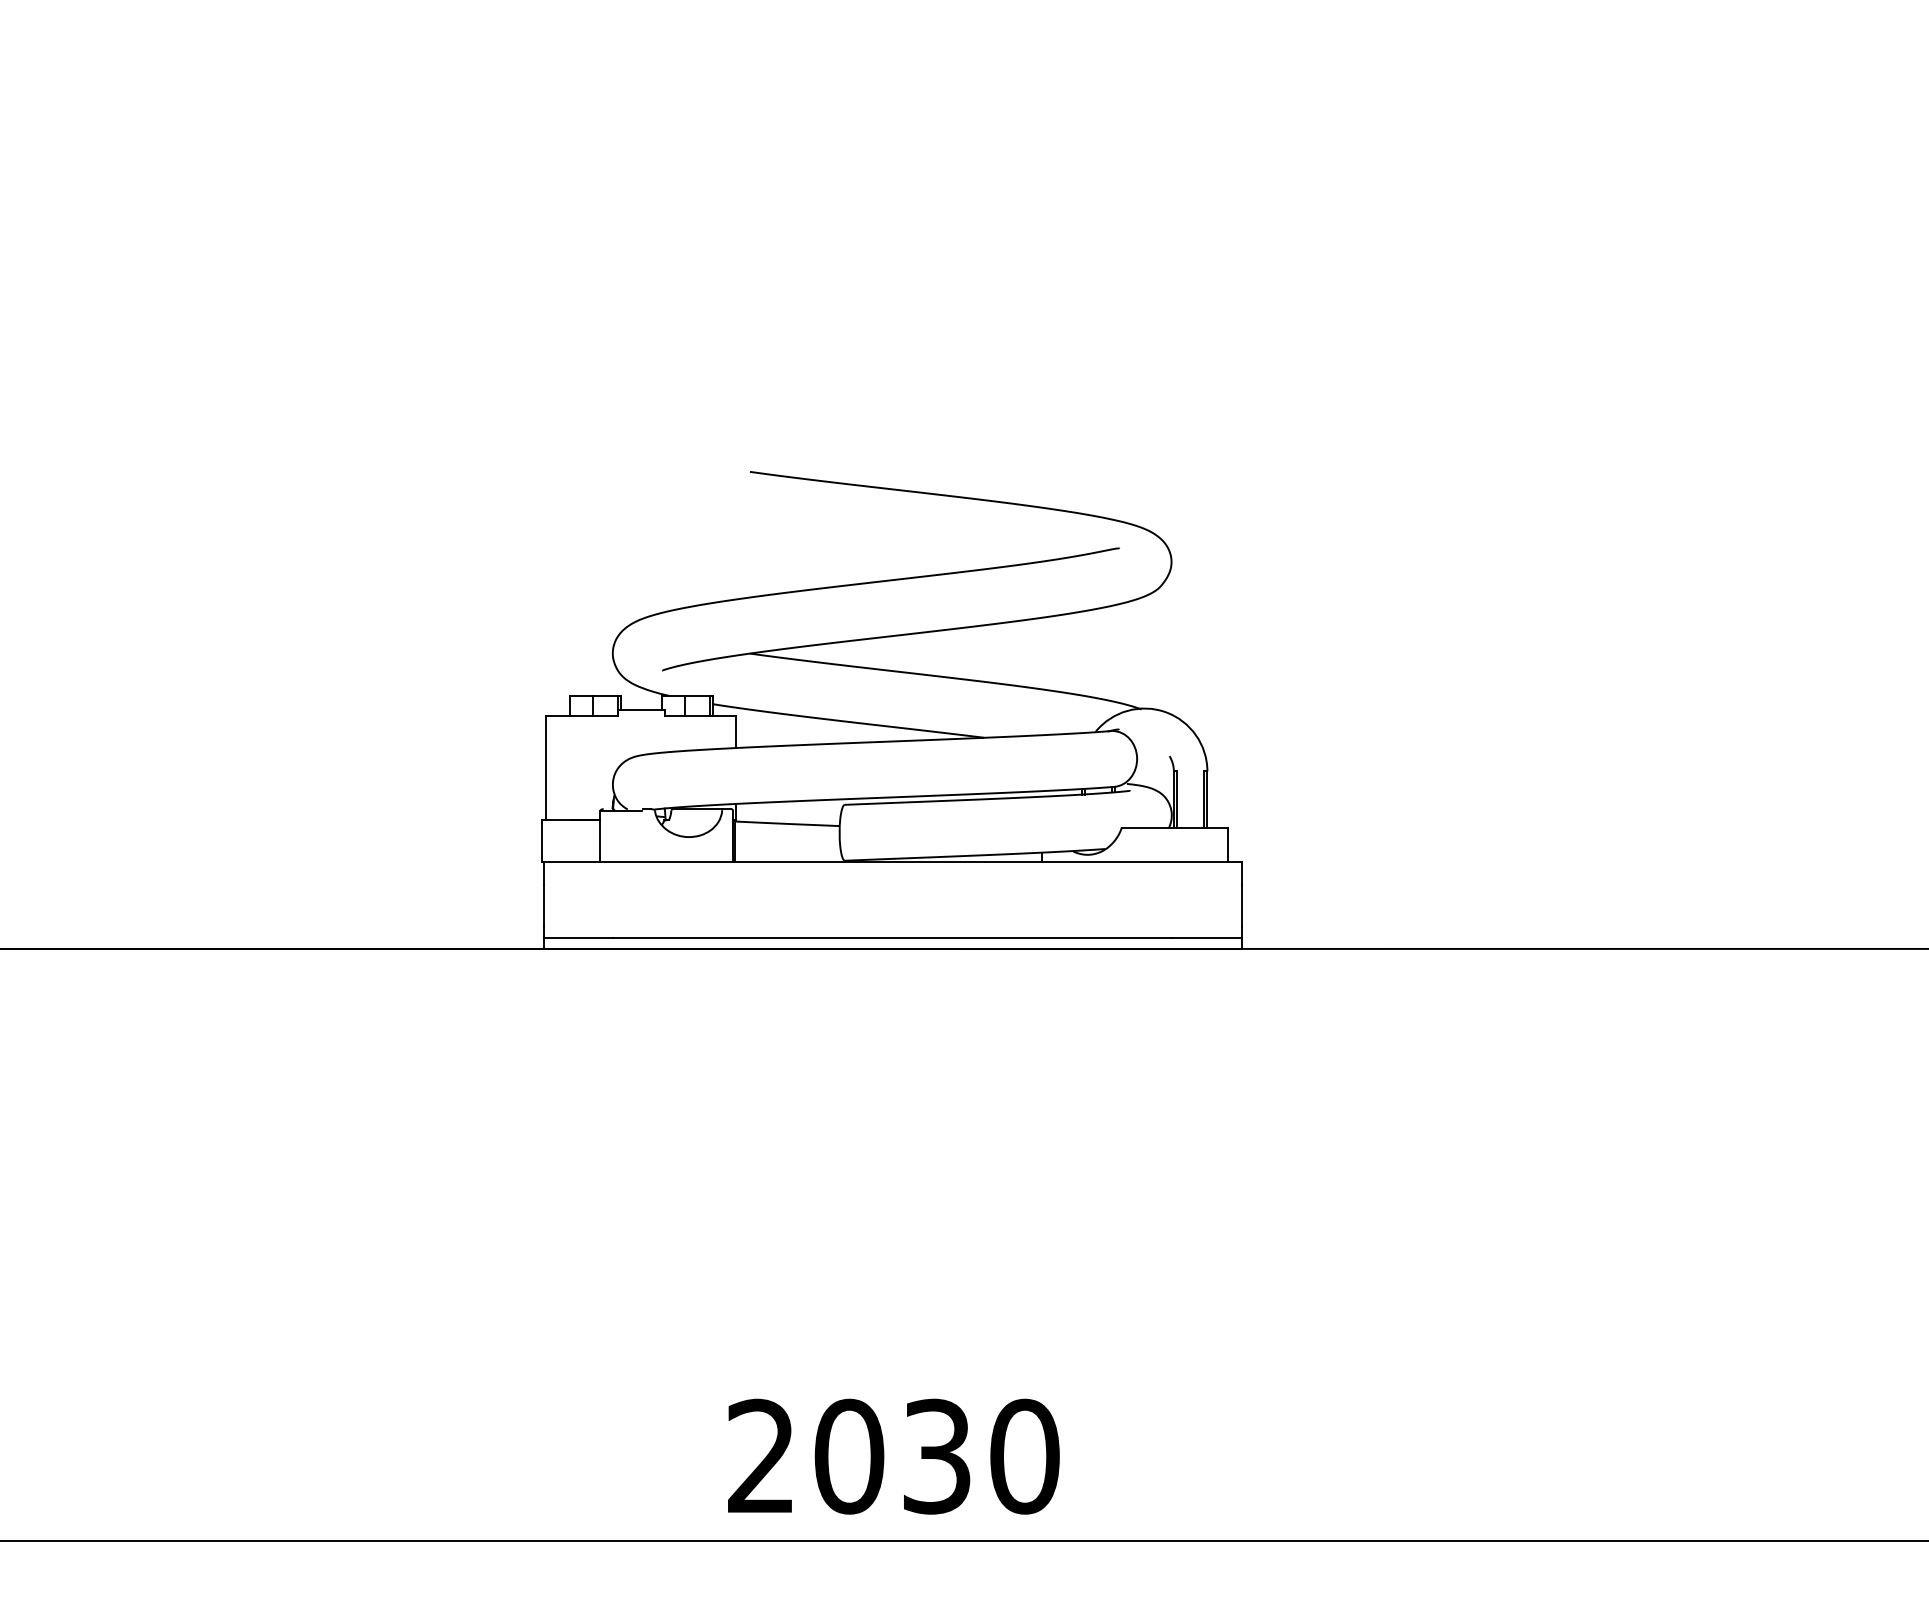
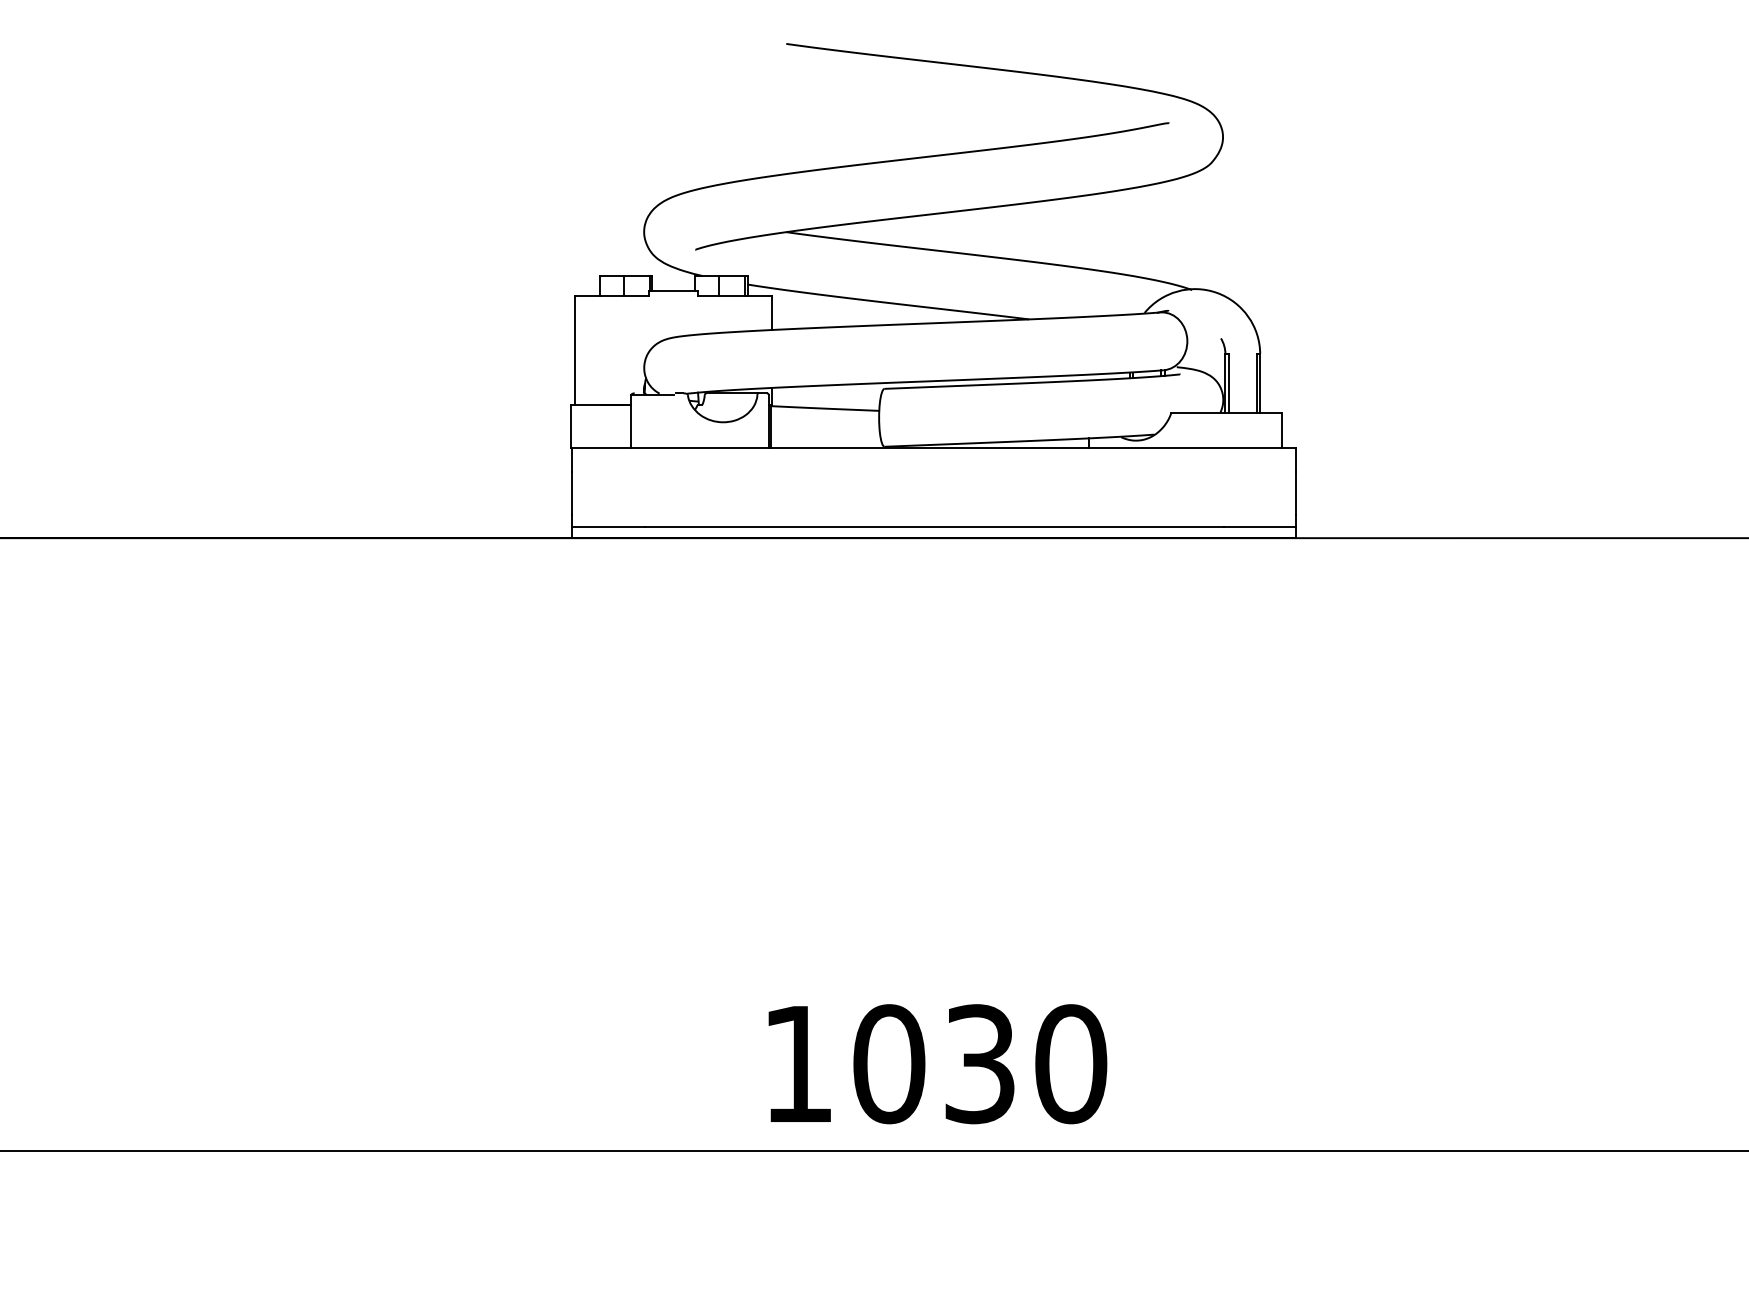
text: (760, 1455) -> (797, 1062), 2030 -> 1030

